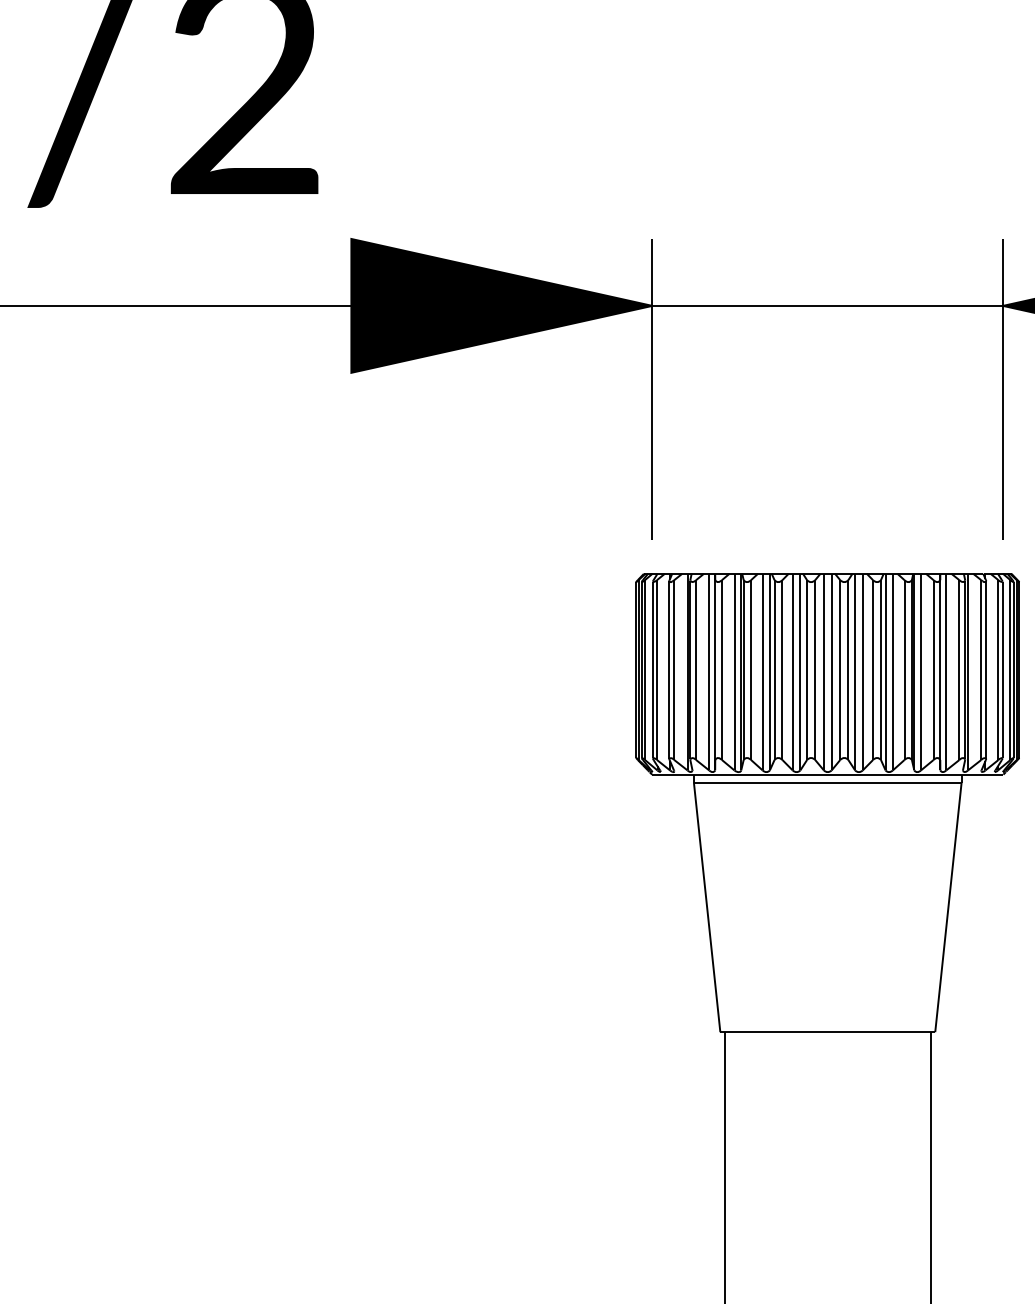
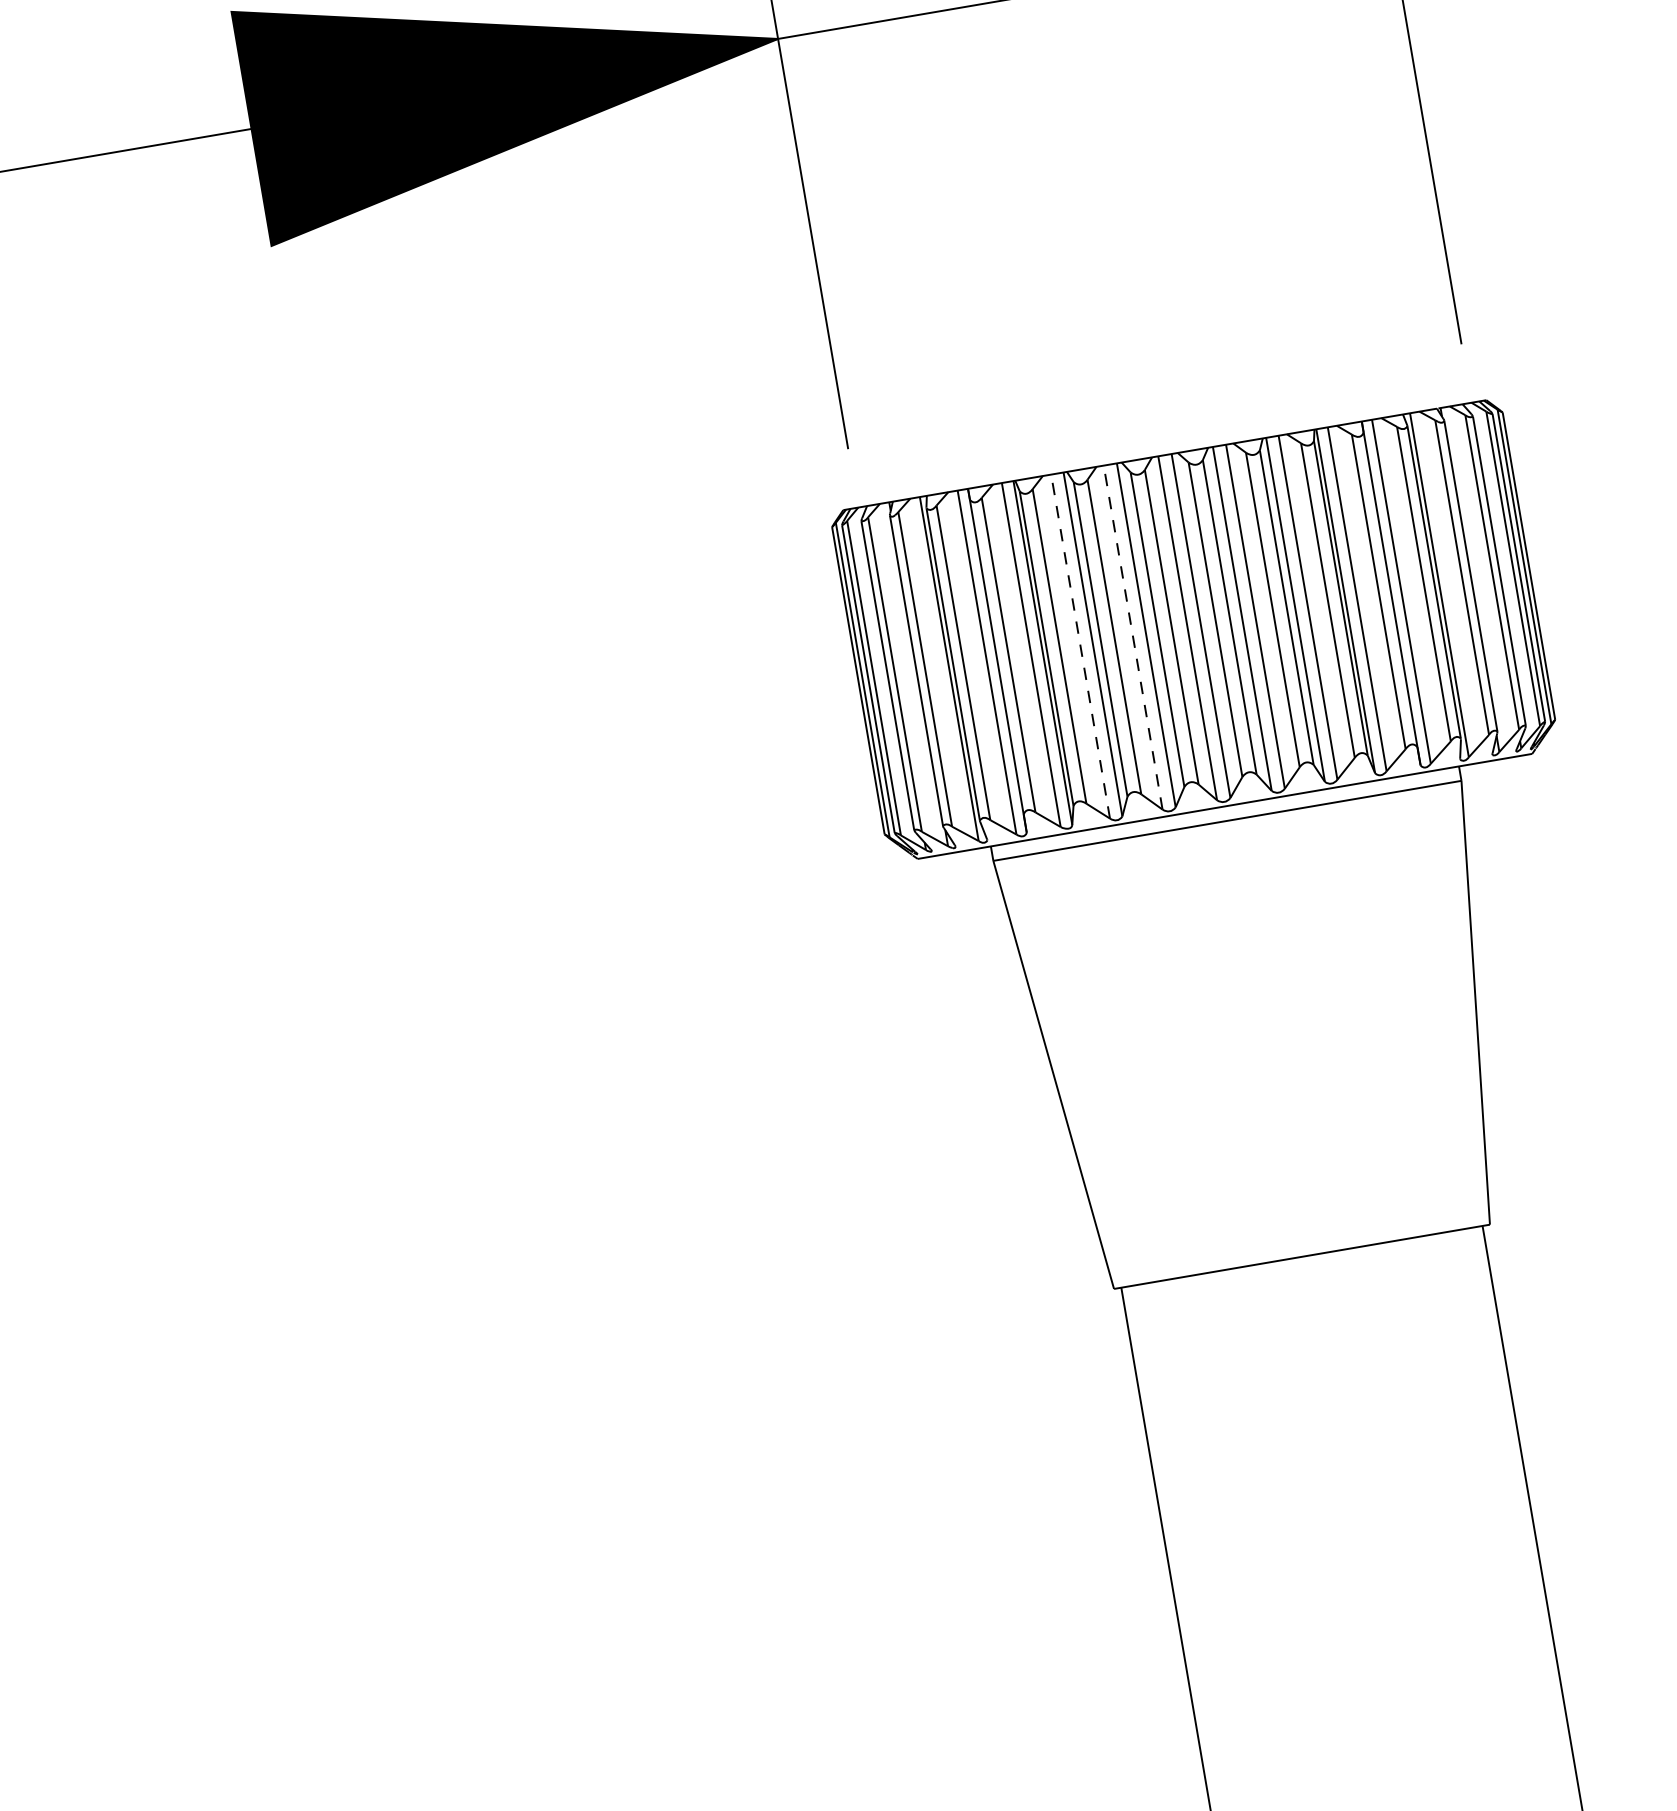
line: (762, 671) -> (1079, 645), solid -> dashed
line: (792, 671) -> (1132, 636), solid -> dashed

